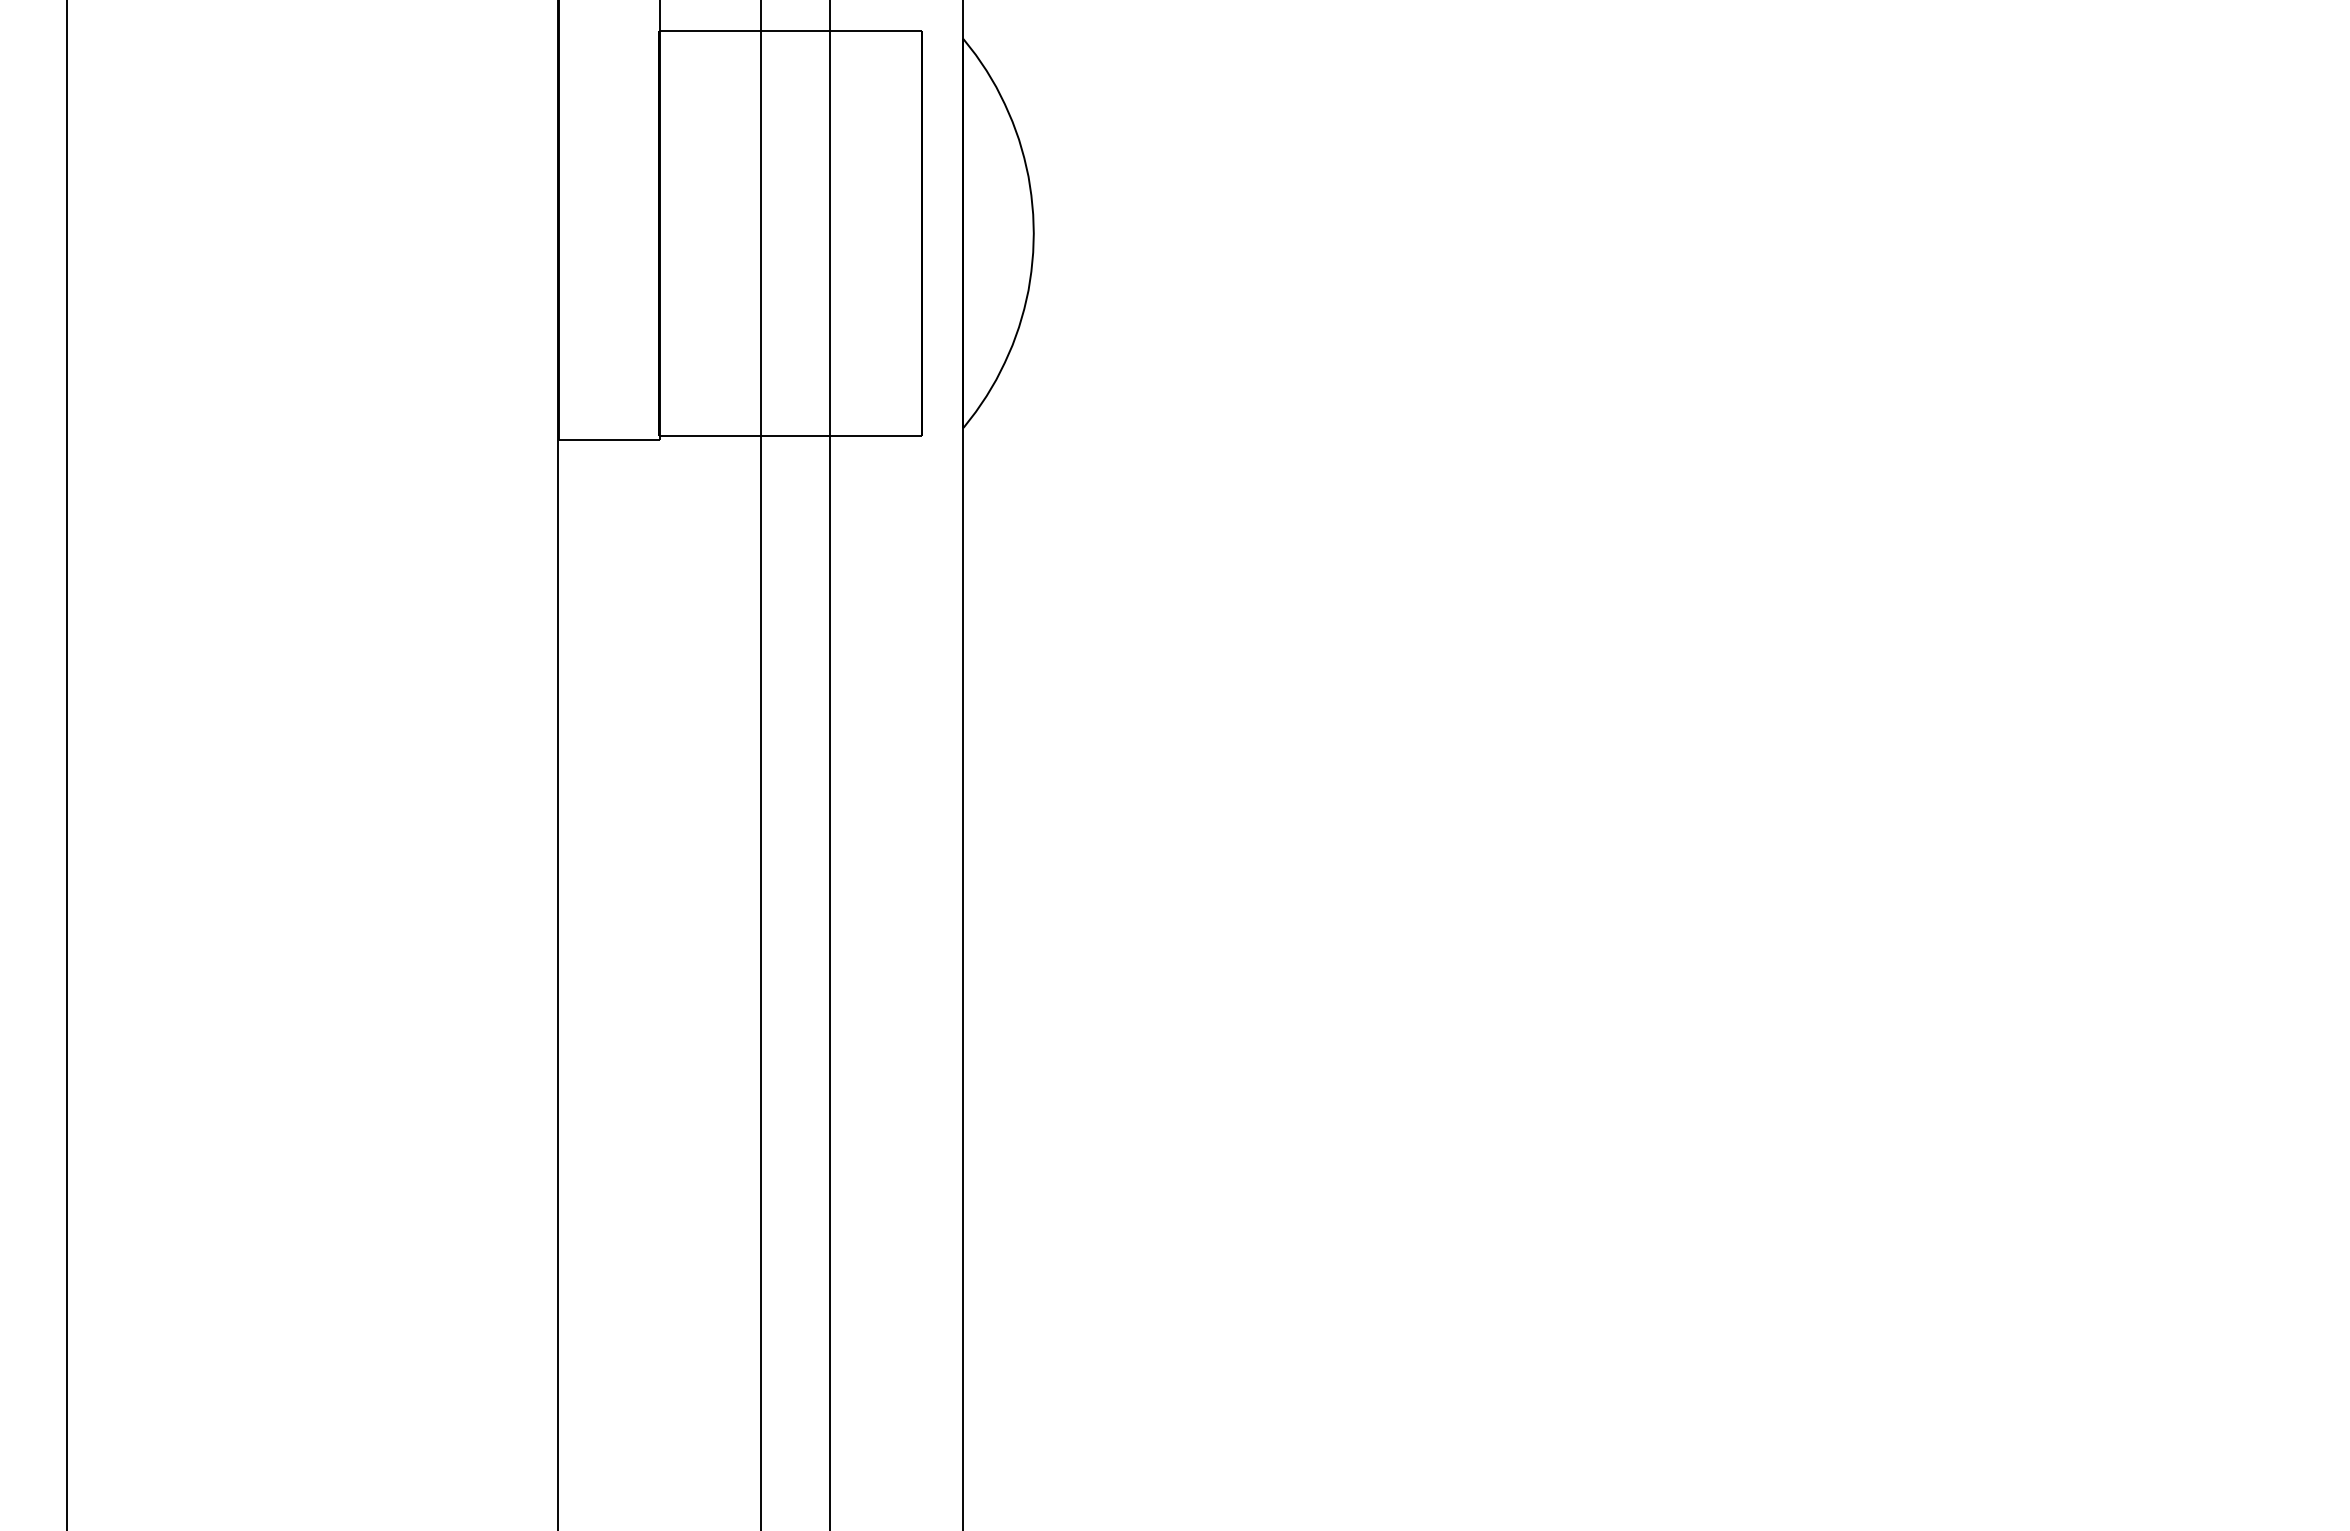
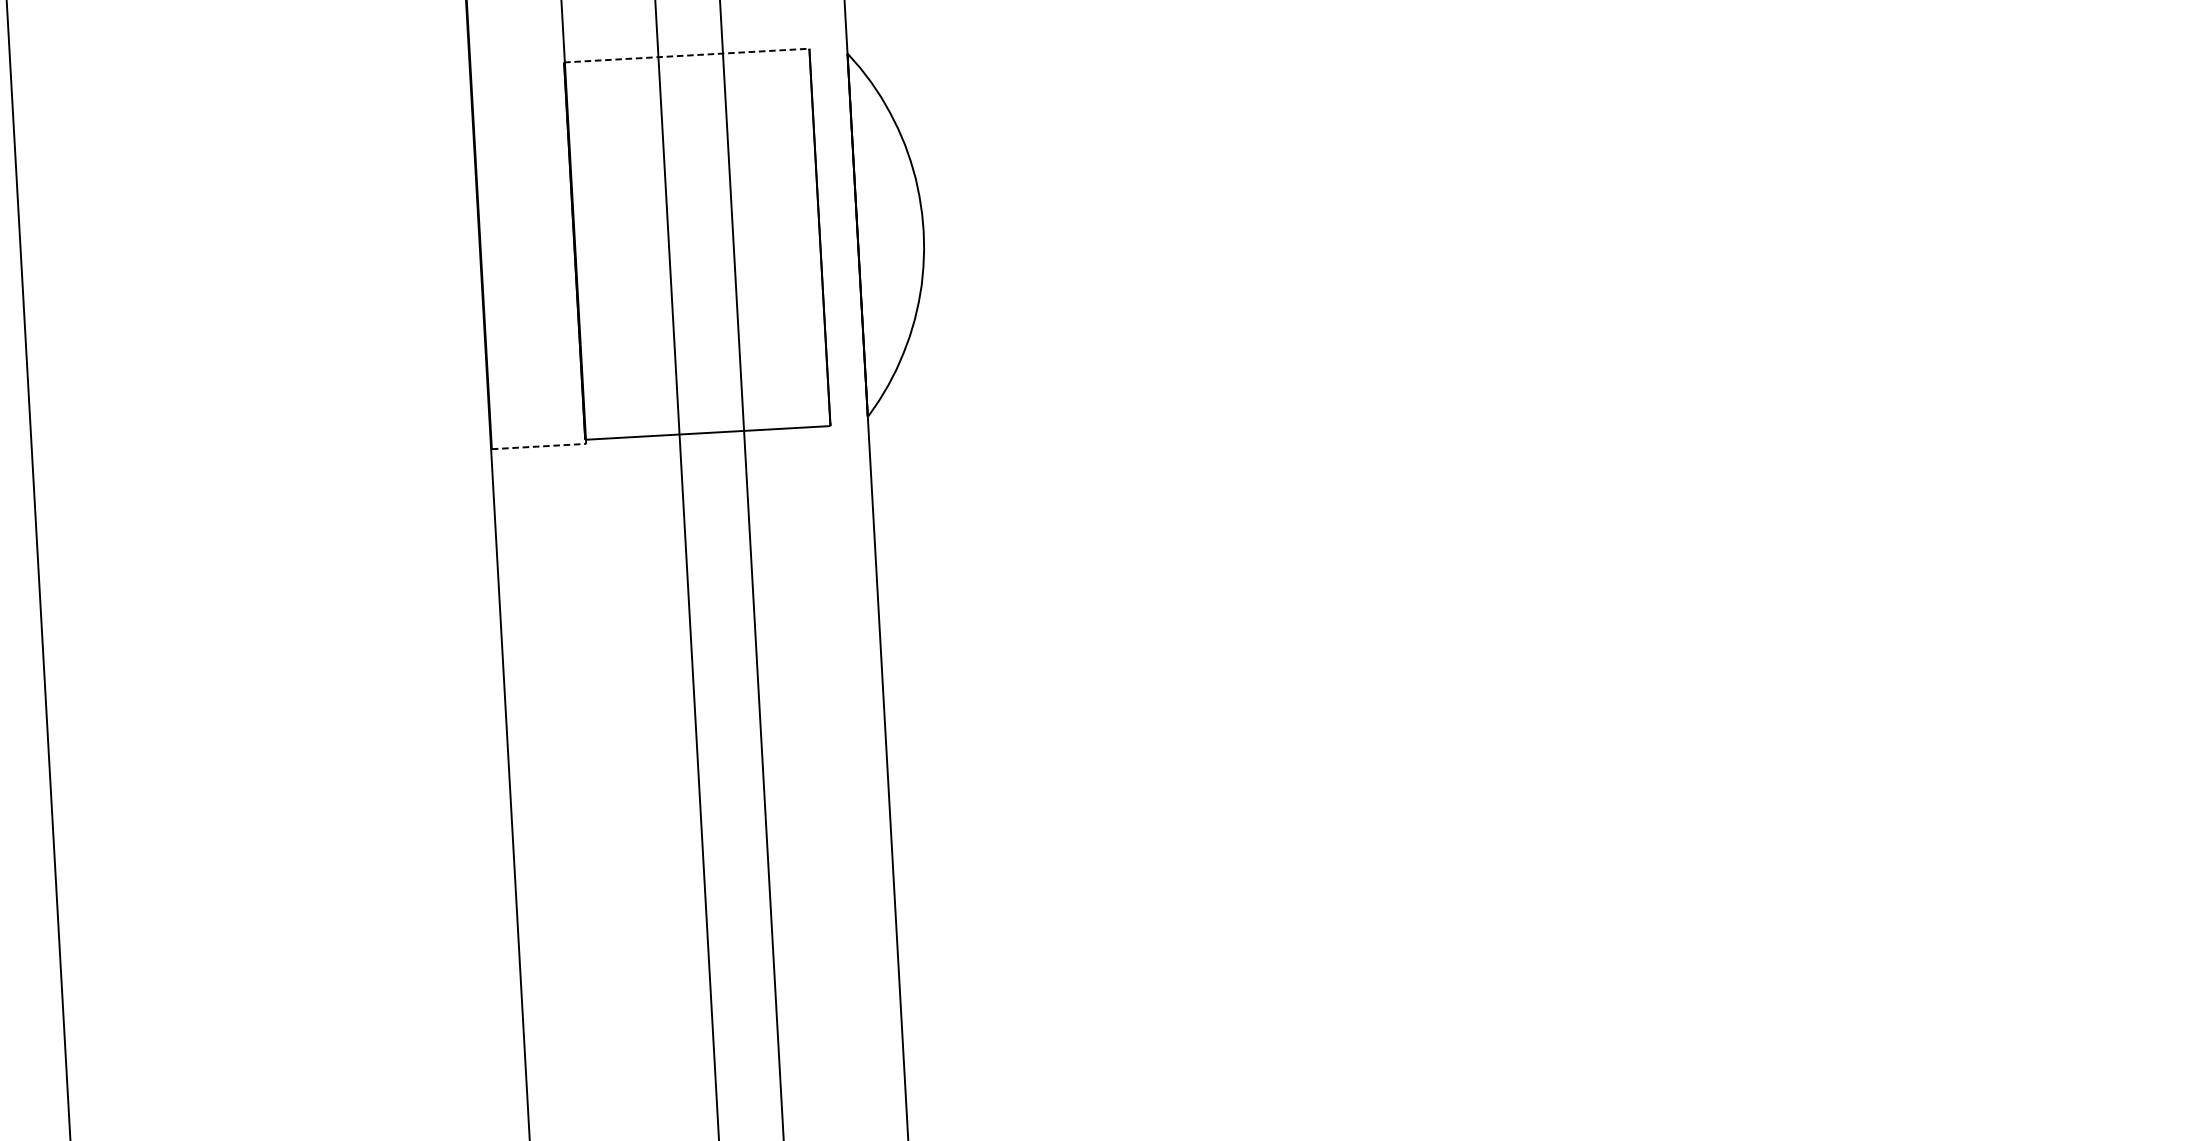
line: (790, 31) -> (686, 55), solid -> dashed
line: (609, 440) -> (539, 446), solid -> dashed

